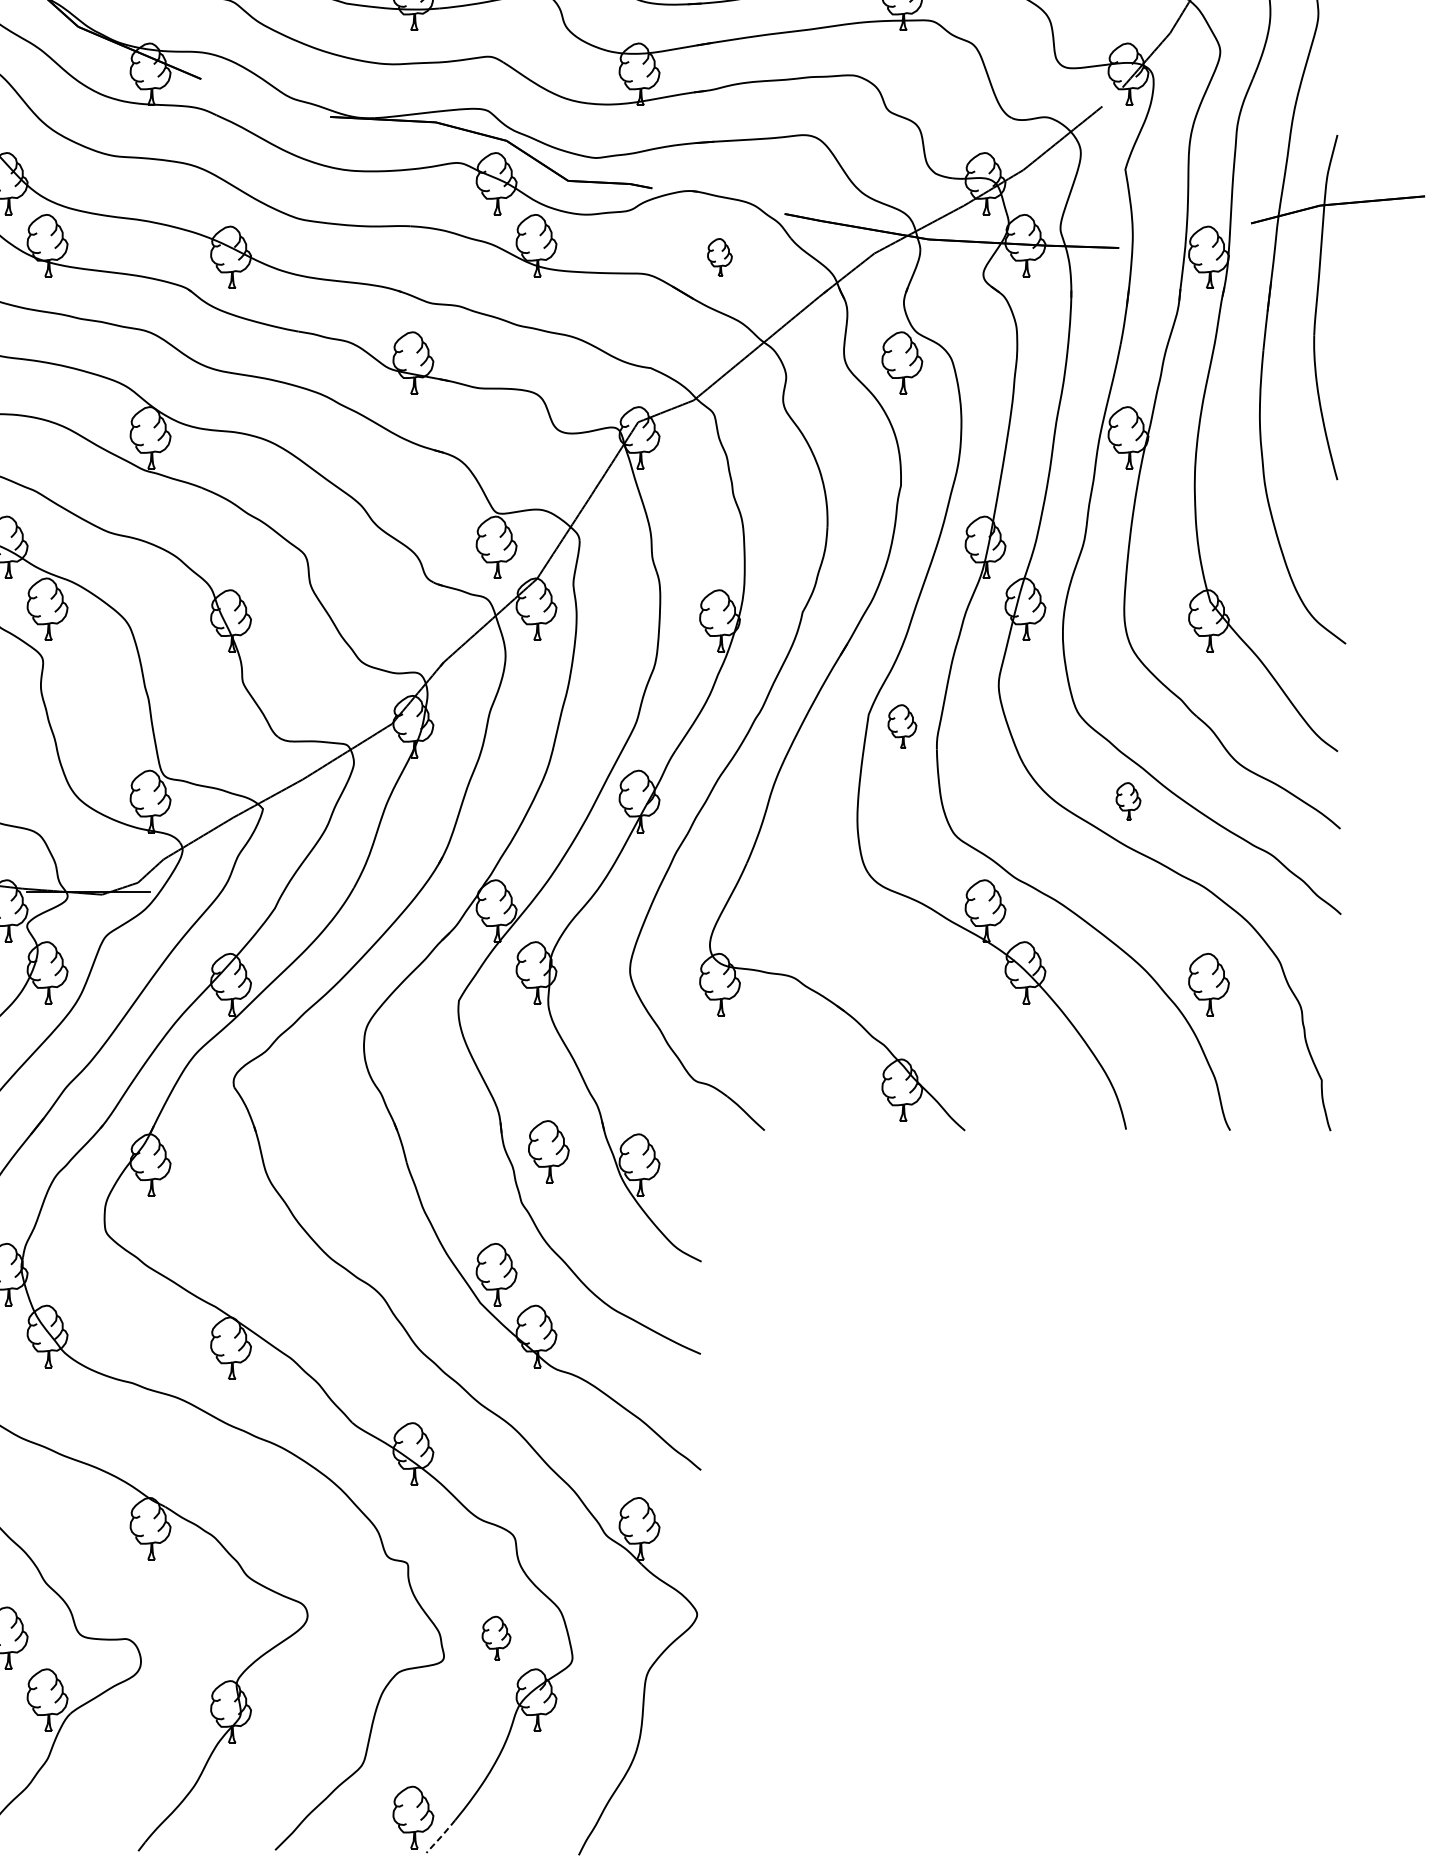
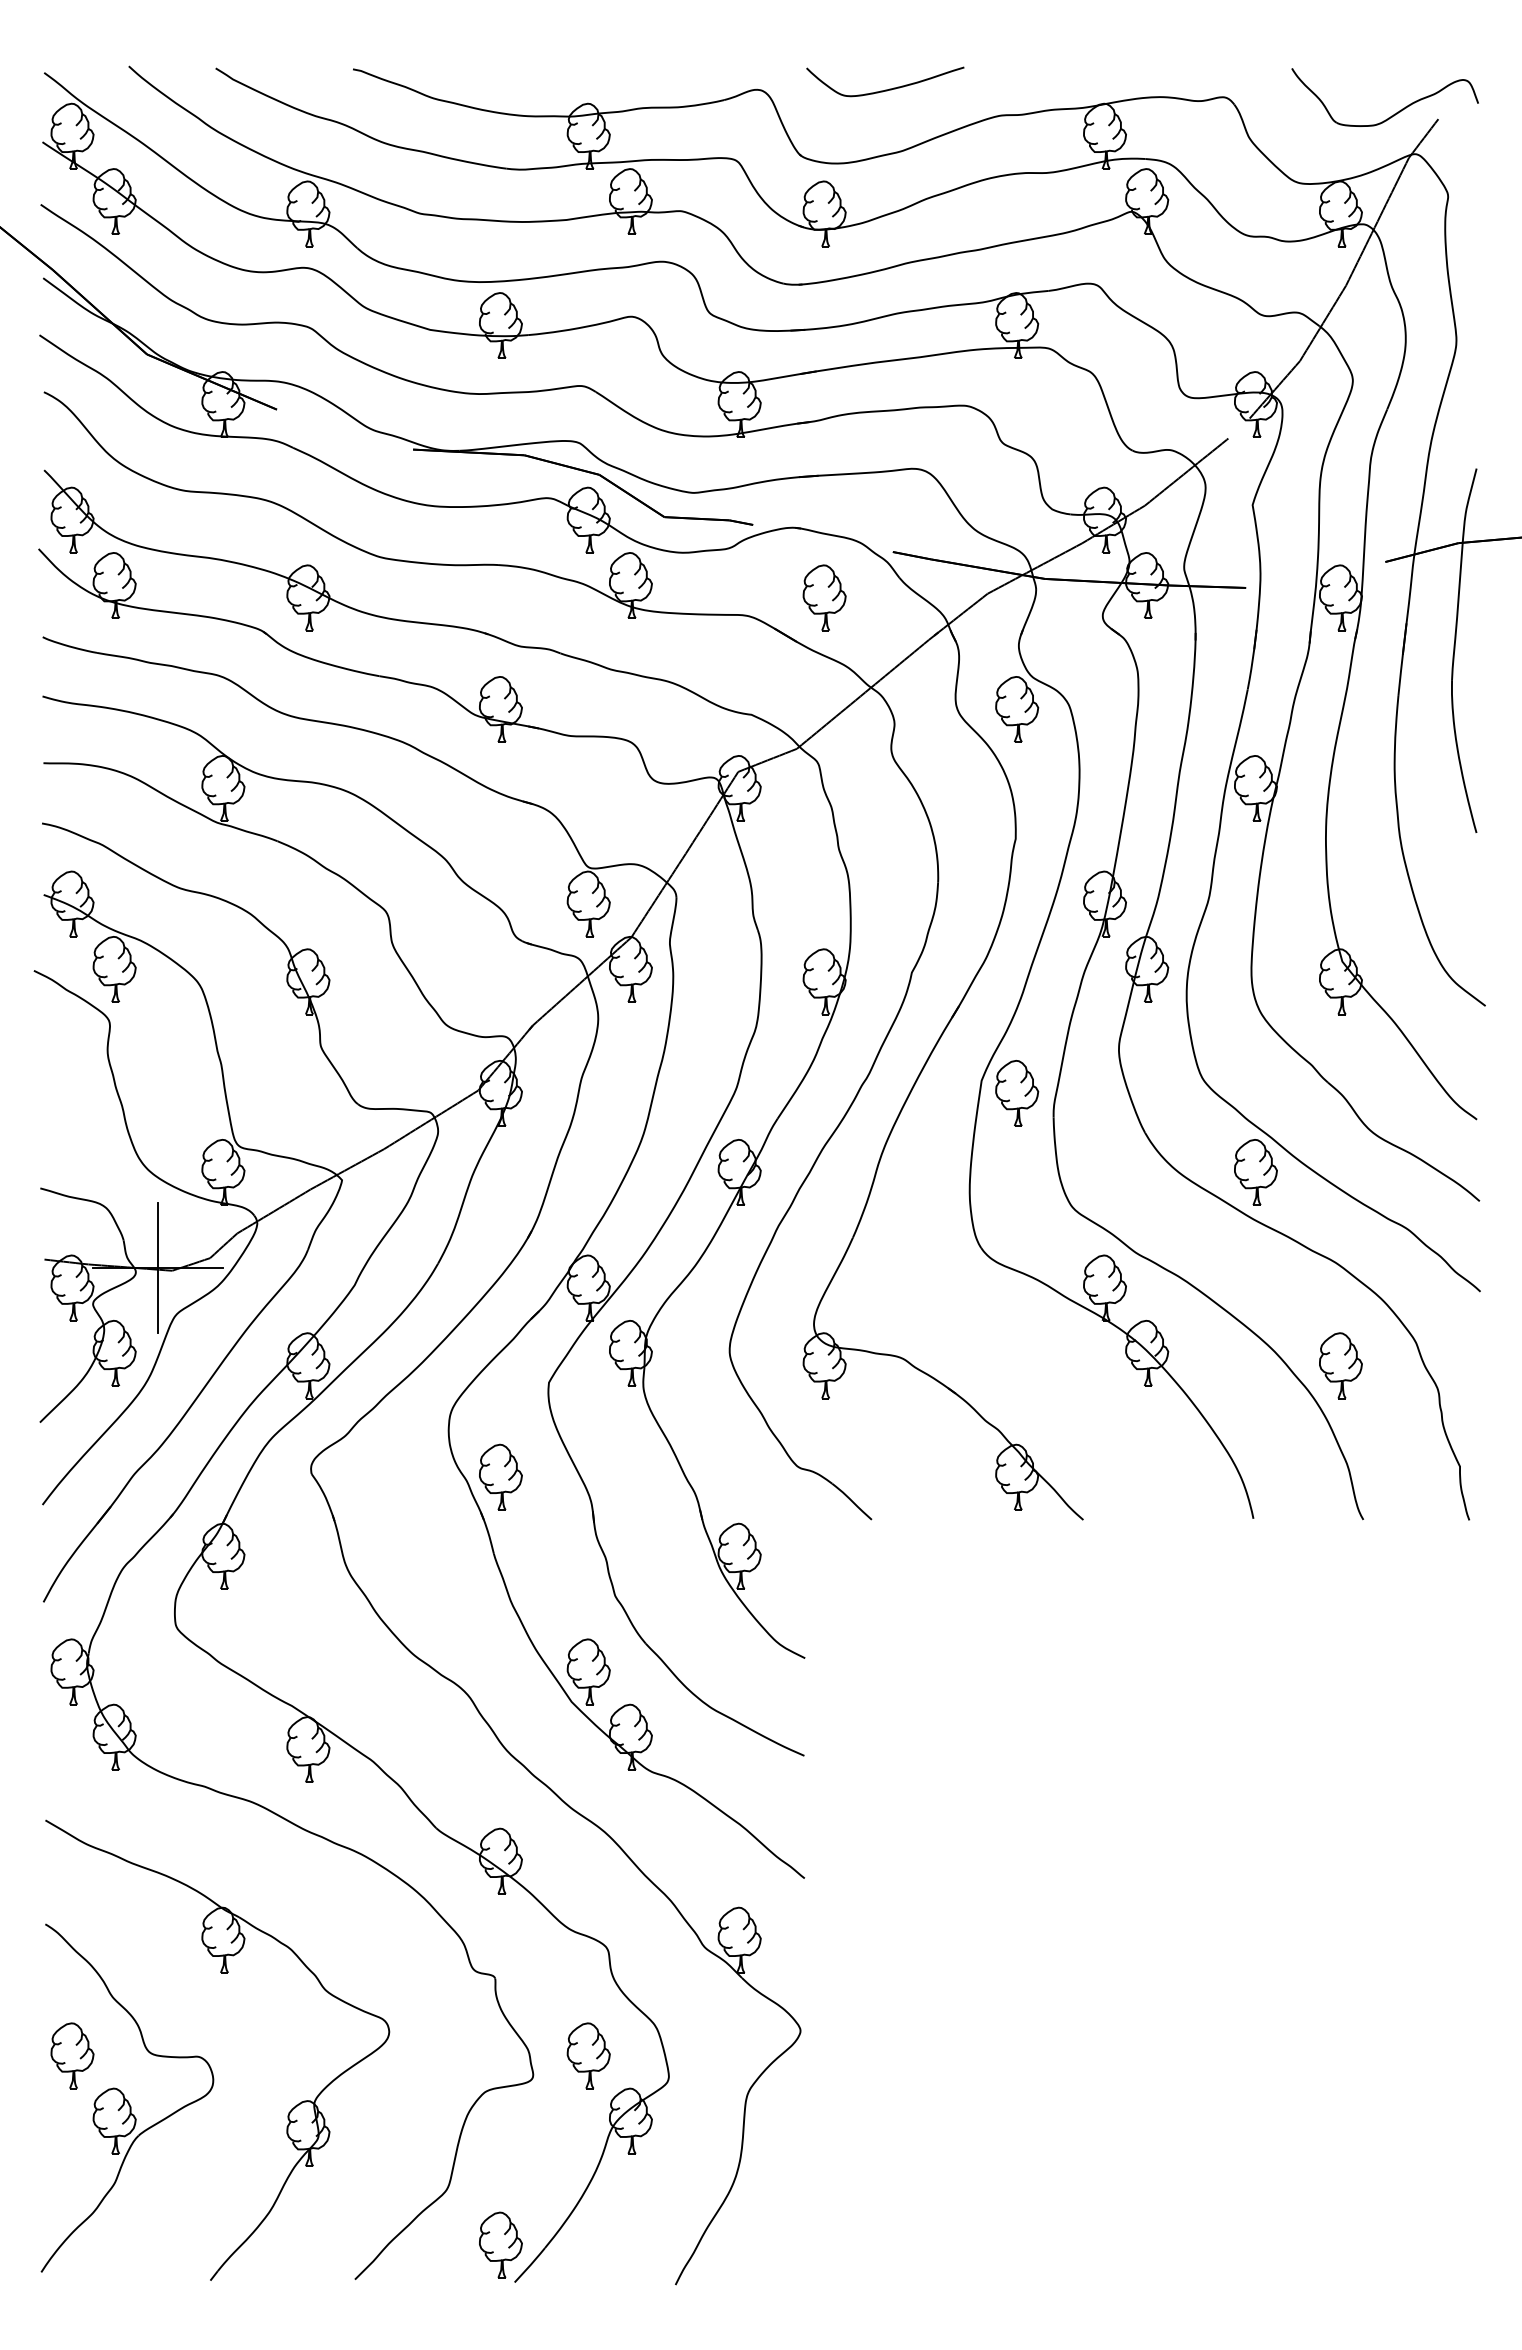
part: (719, 257) -> (824, 597), size x1.67
part: (902, 726) -> (1017, 1093), size x1.43
part: (1128, 801) -> (1255, 1172), size x1.67
line: (88, 891) -> (157, 1267), added
part: (548, 1151) -> (500, 1476), moved
part: (496, 1637) -> (588, 2055), size x1.43
line: (441, 1835) -> (530, 2264), dashed -> solid

